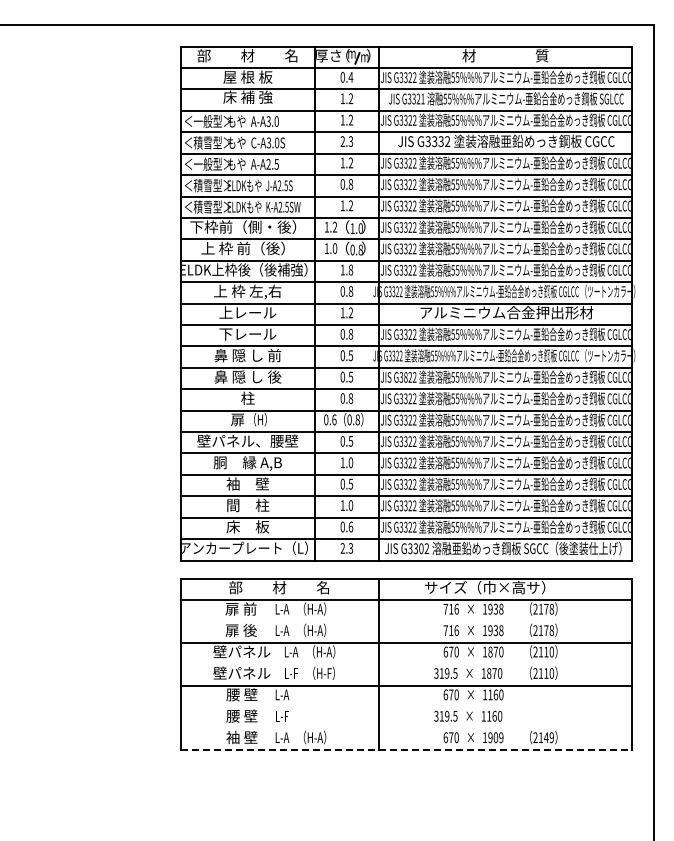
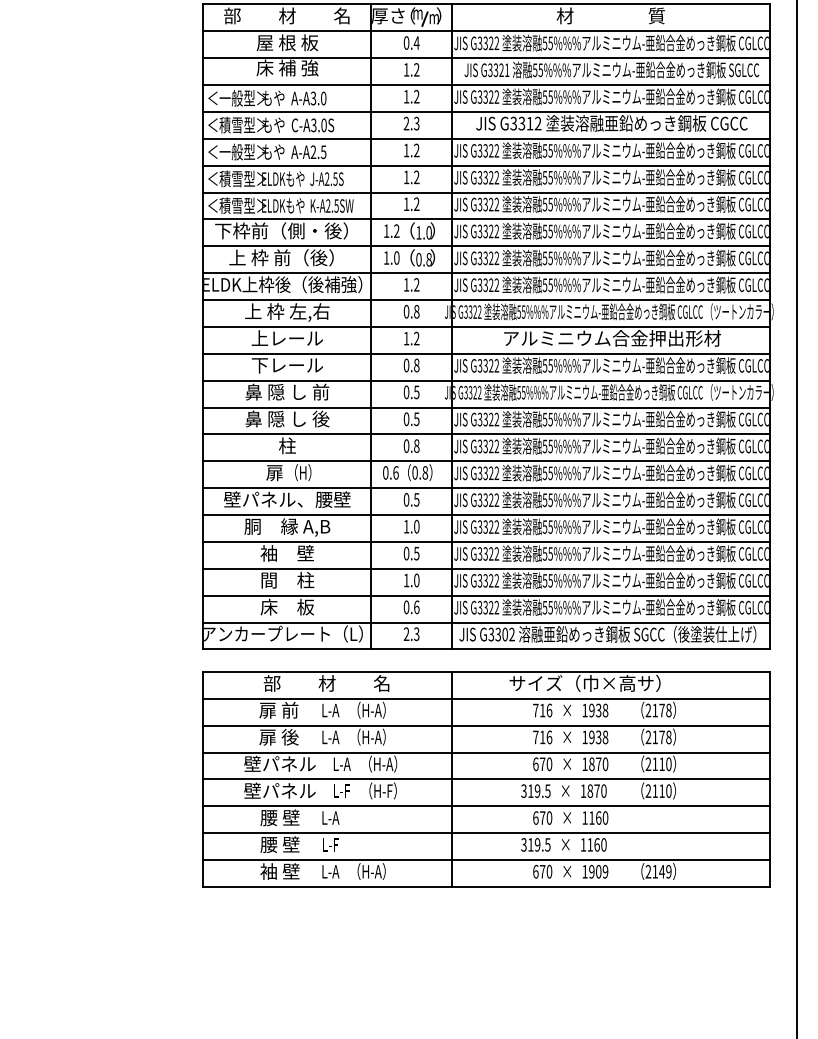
text: (440, 141) -> (529, 123), G3332 -> G3312
text: (346, 184) -> (411, 177), 0.8 -> 1.2
text: (350, 269) -> (416, 284), 1.8 -> 1.2
text: (405, 377) -> (485, 419), G3822 -> G3322
line: (406, 621) -> (486, 725), added
line: (406, 664) -> (486, 779), added
line: (406, 706) -> (486, 832), added
line: (406, 728) -> (486, 860), added
line: (406, 749) -> (486, 886), dashed -> solid

